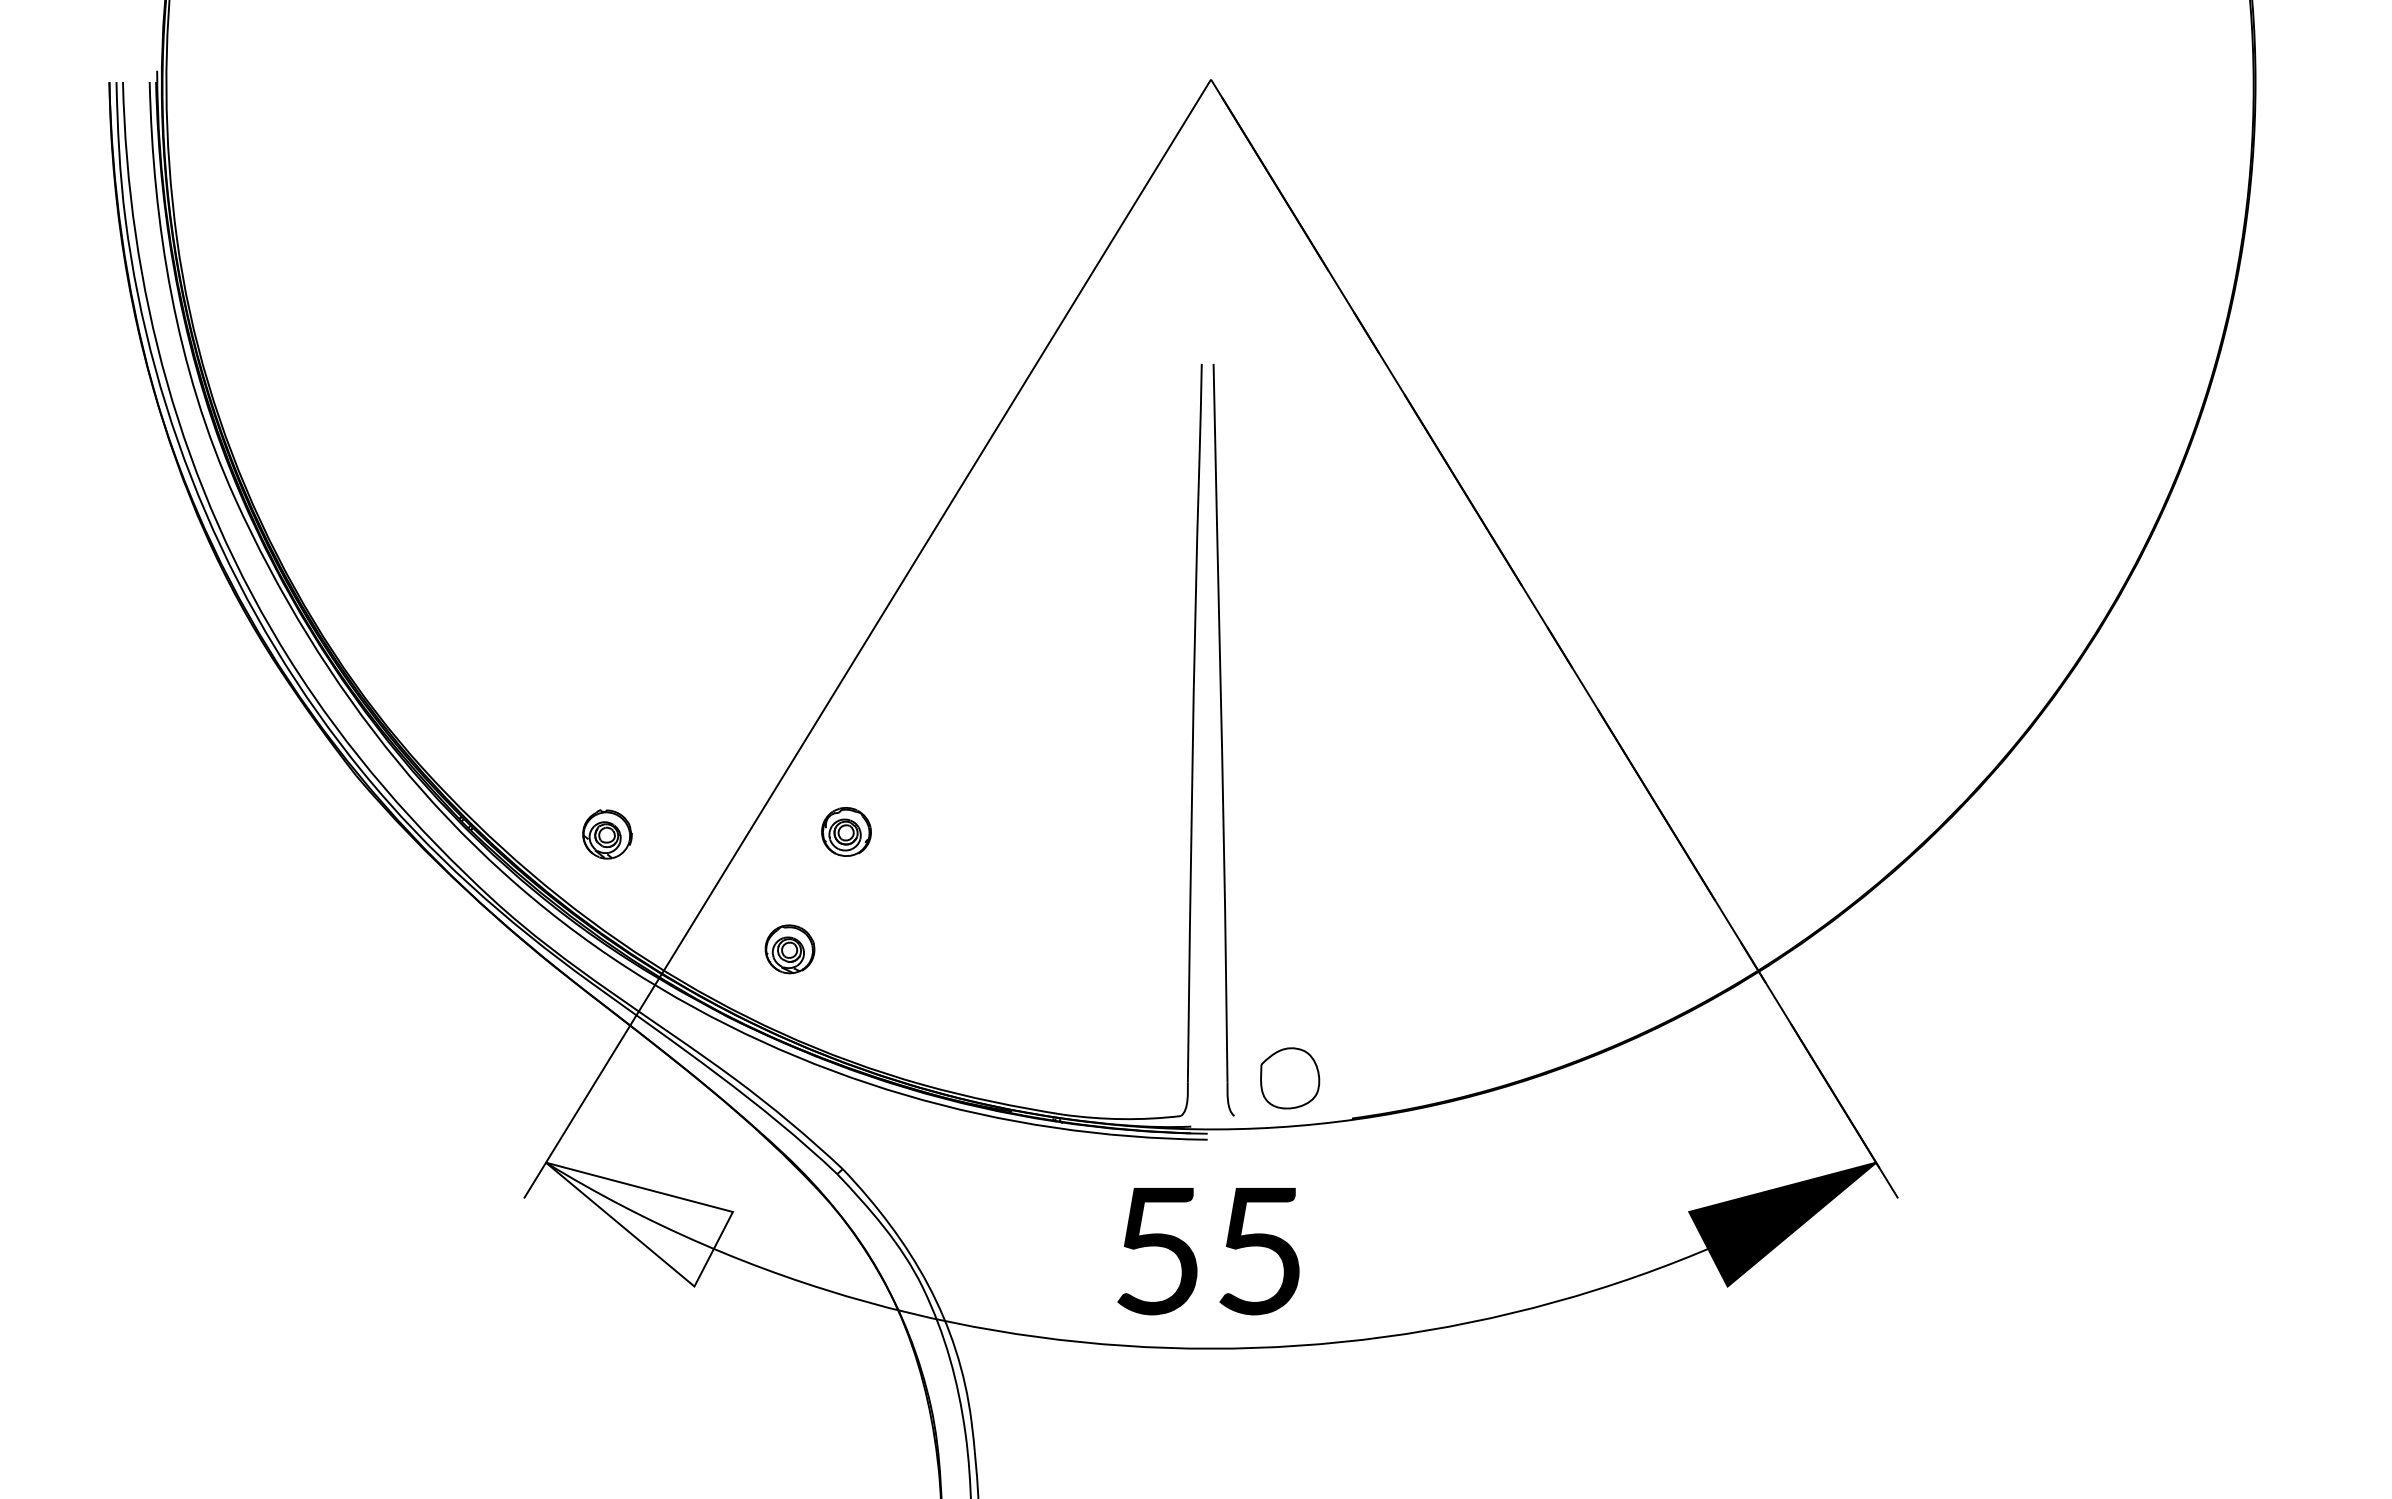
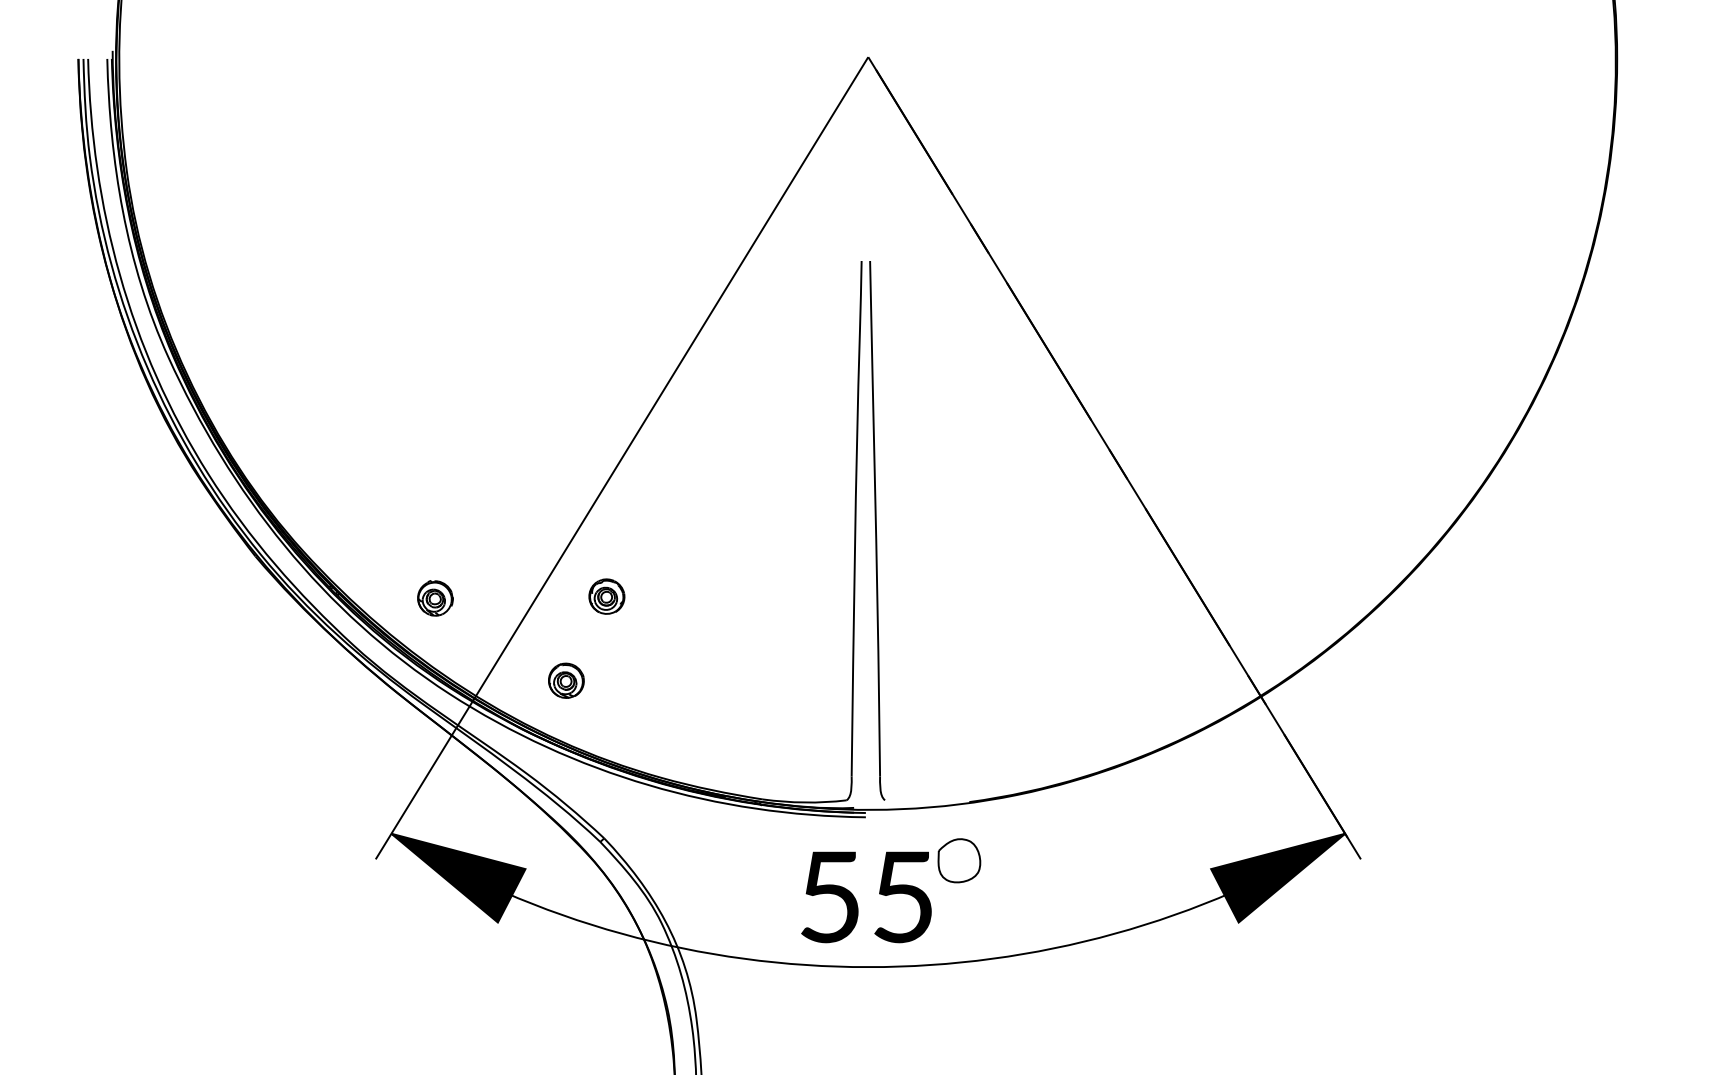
part: (1290, 1078) -> (959, 860), moved
fill: (638, 1224) -> (457, 878), added

